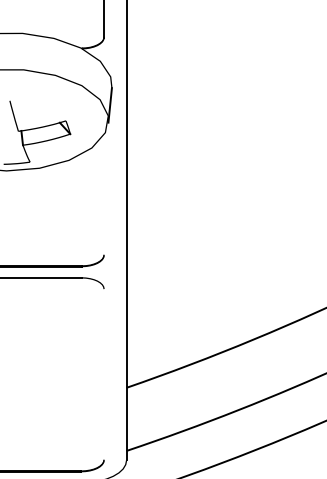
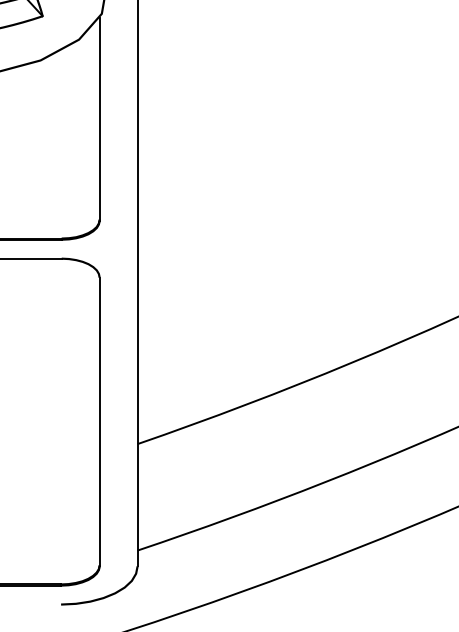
line: (104, 195) -> (100, 119), added
line: (104, 374) -> (100, 421), added

